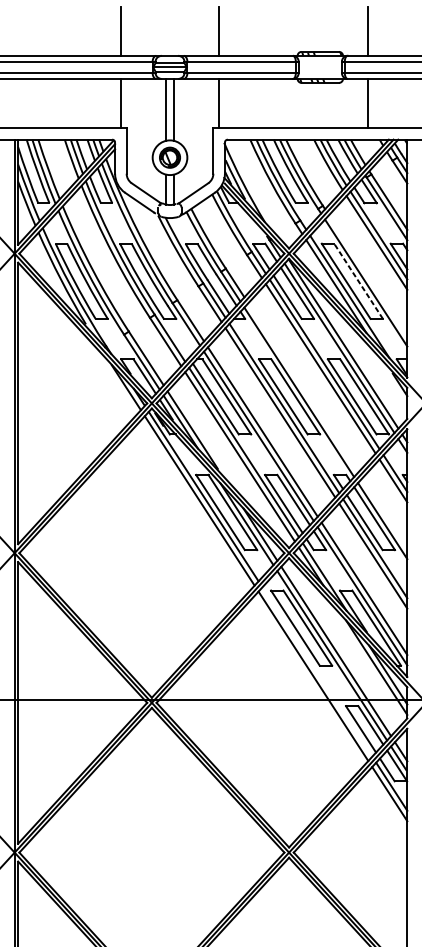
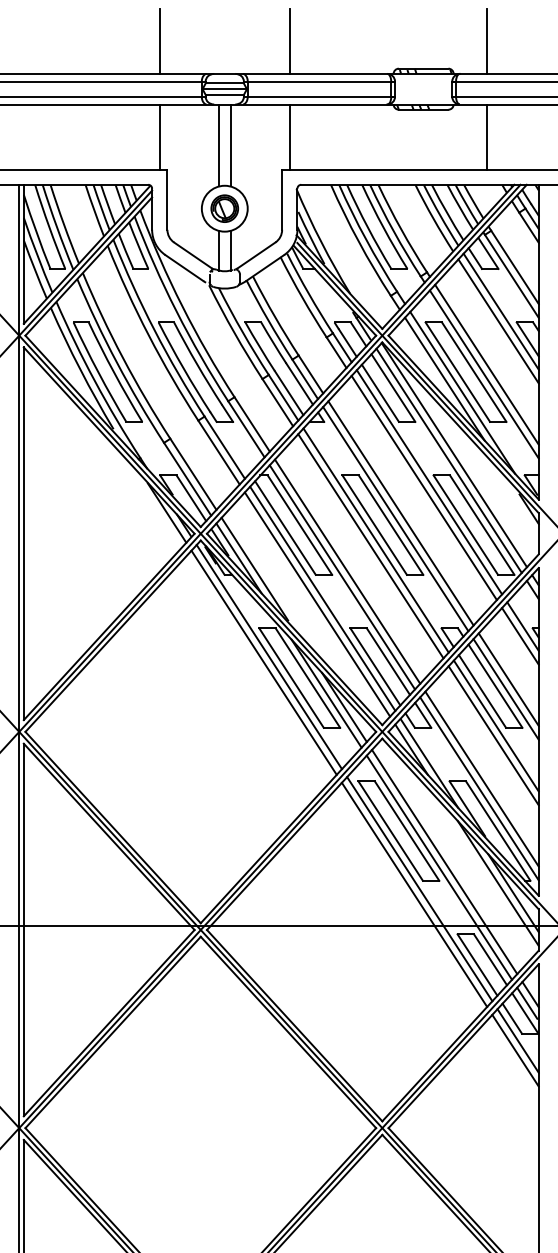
line: (367, 275) -> (486, 364), added
line: (358, 280) -> (473, 371), dashed -> solid
line: (302, 388) -> (400, 513), added
line: (384, 513) -> (508, 679), added
line: (317, 672) -> (419, 889), added

